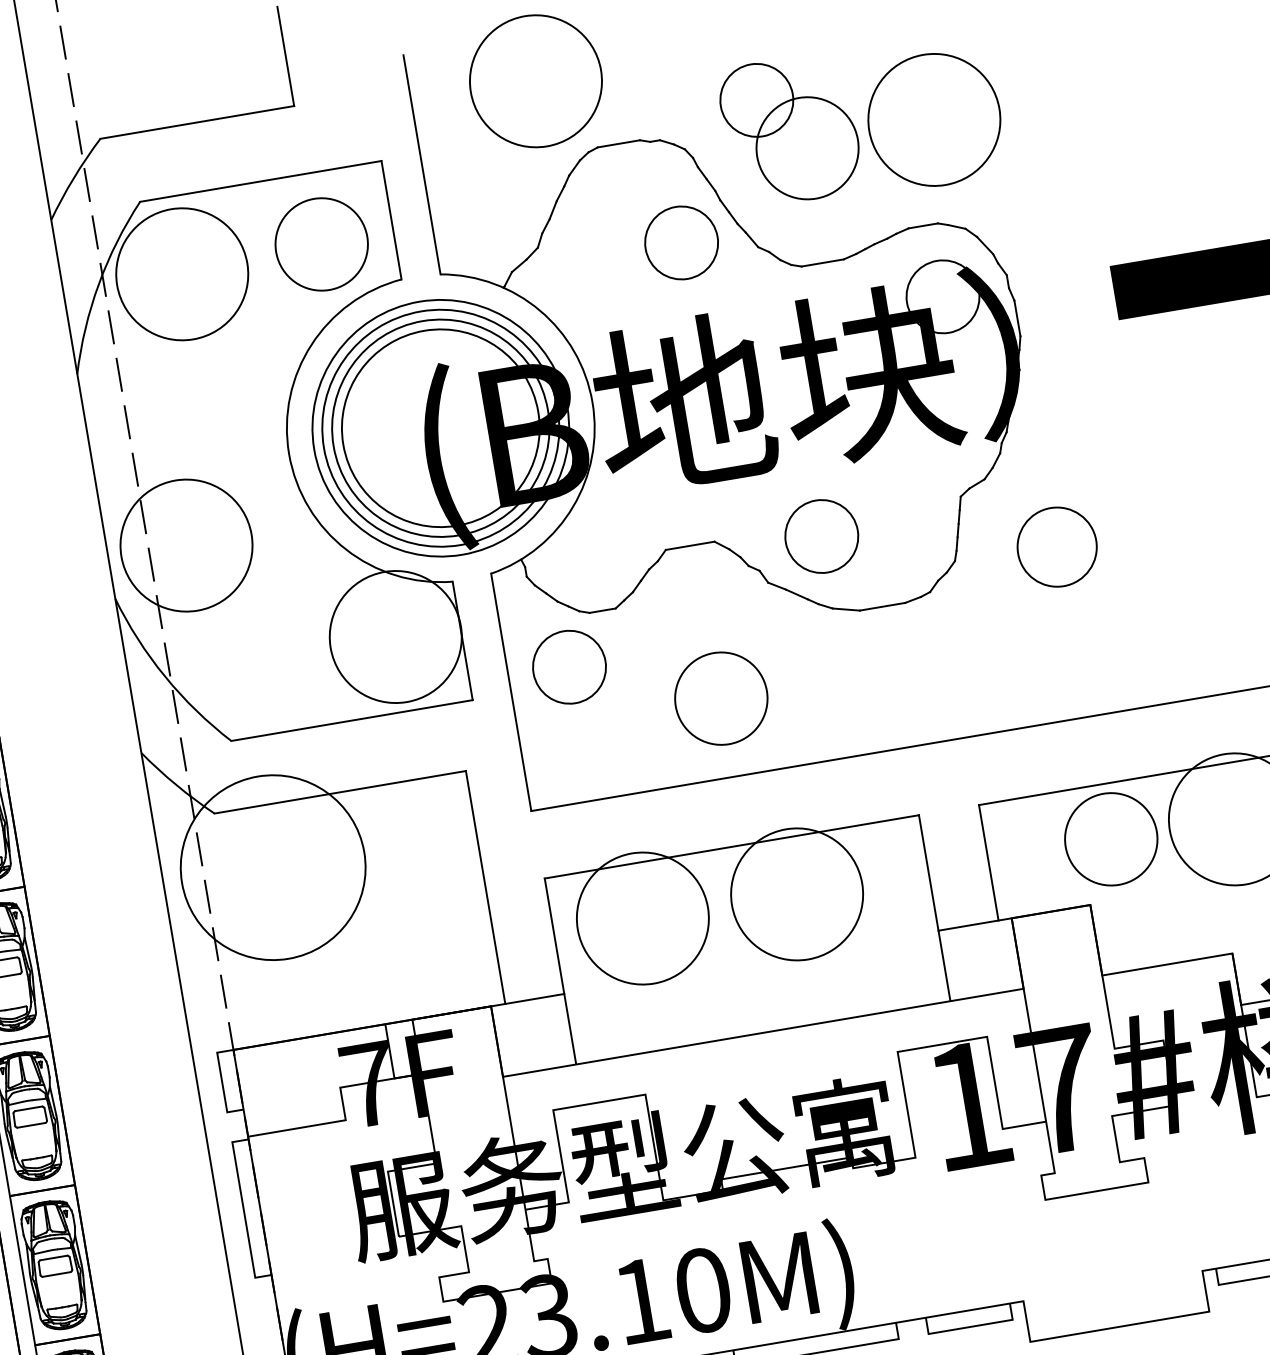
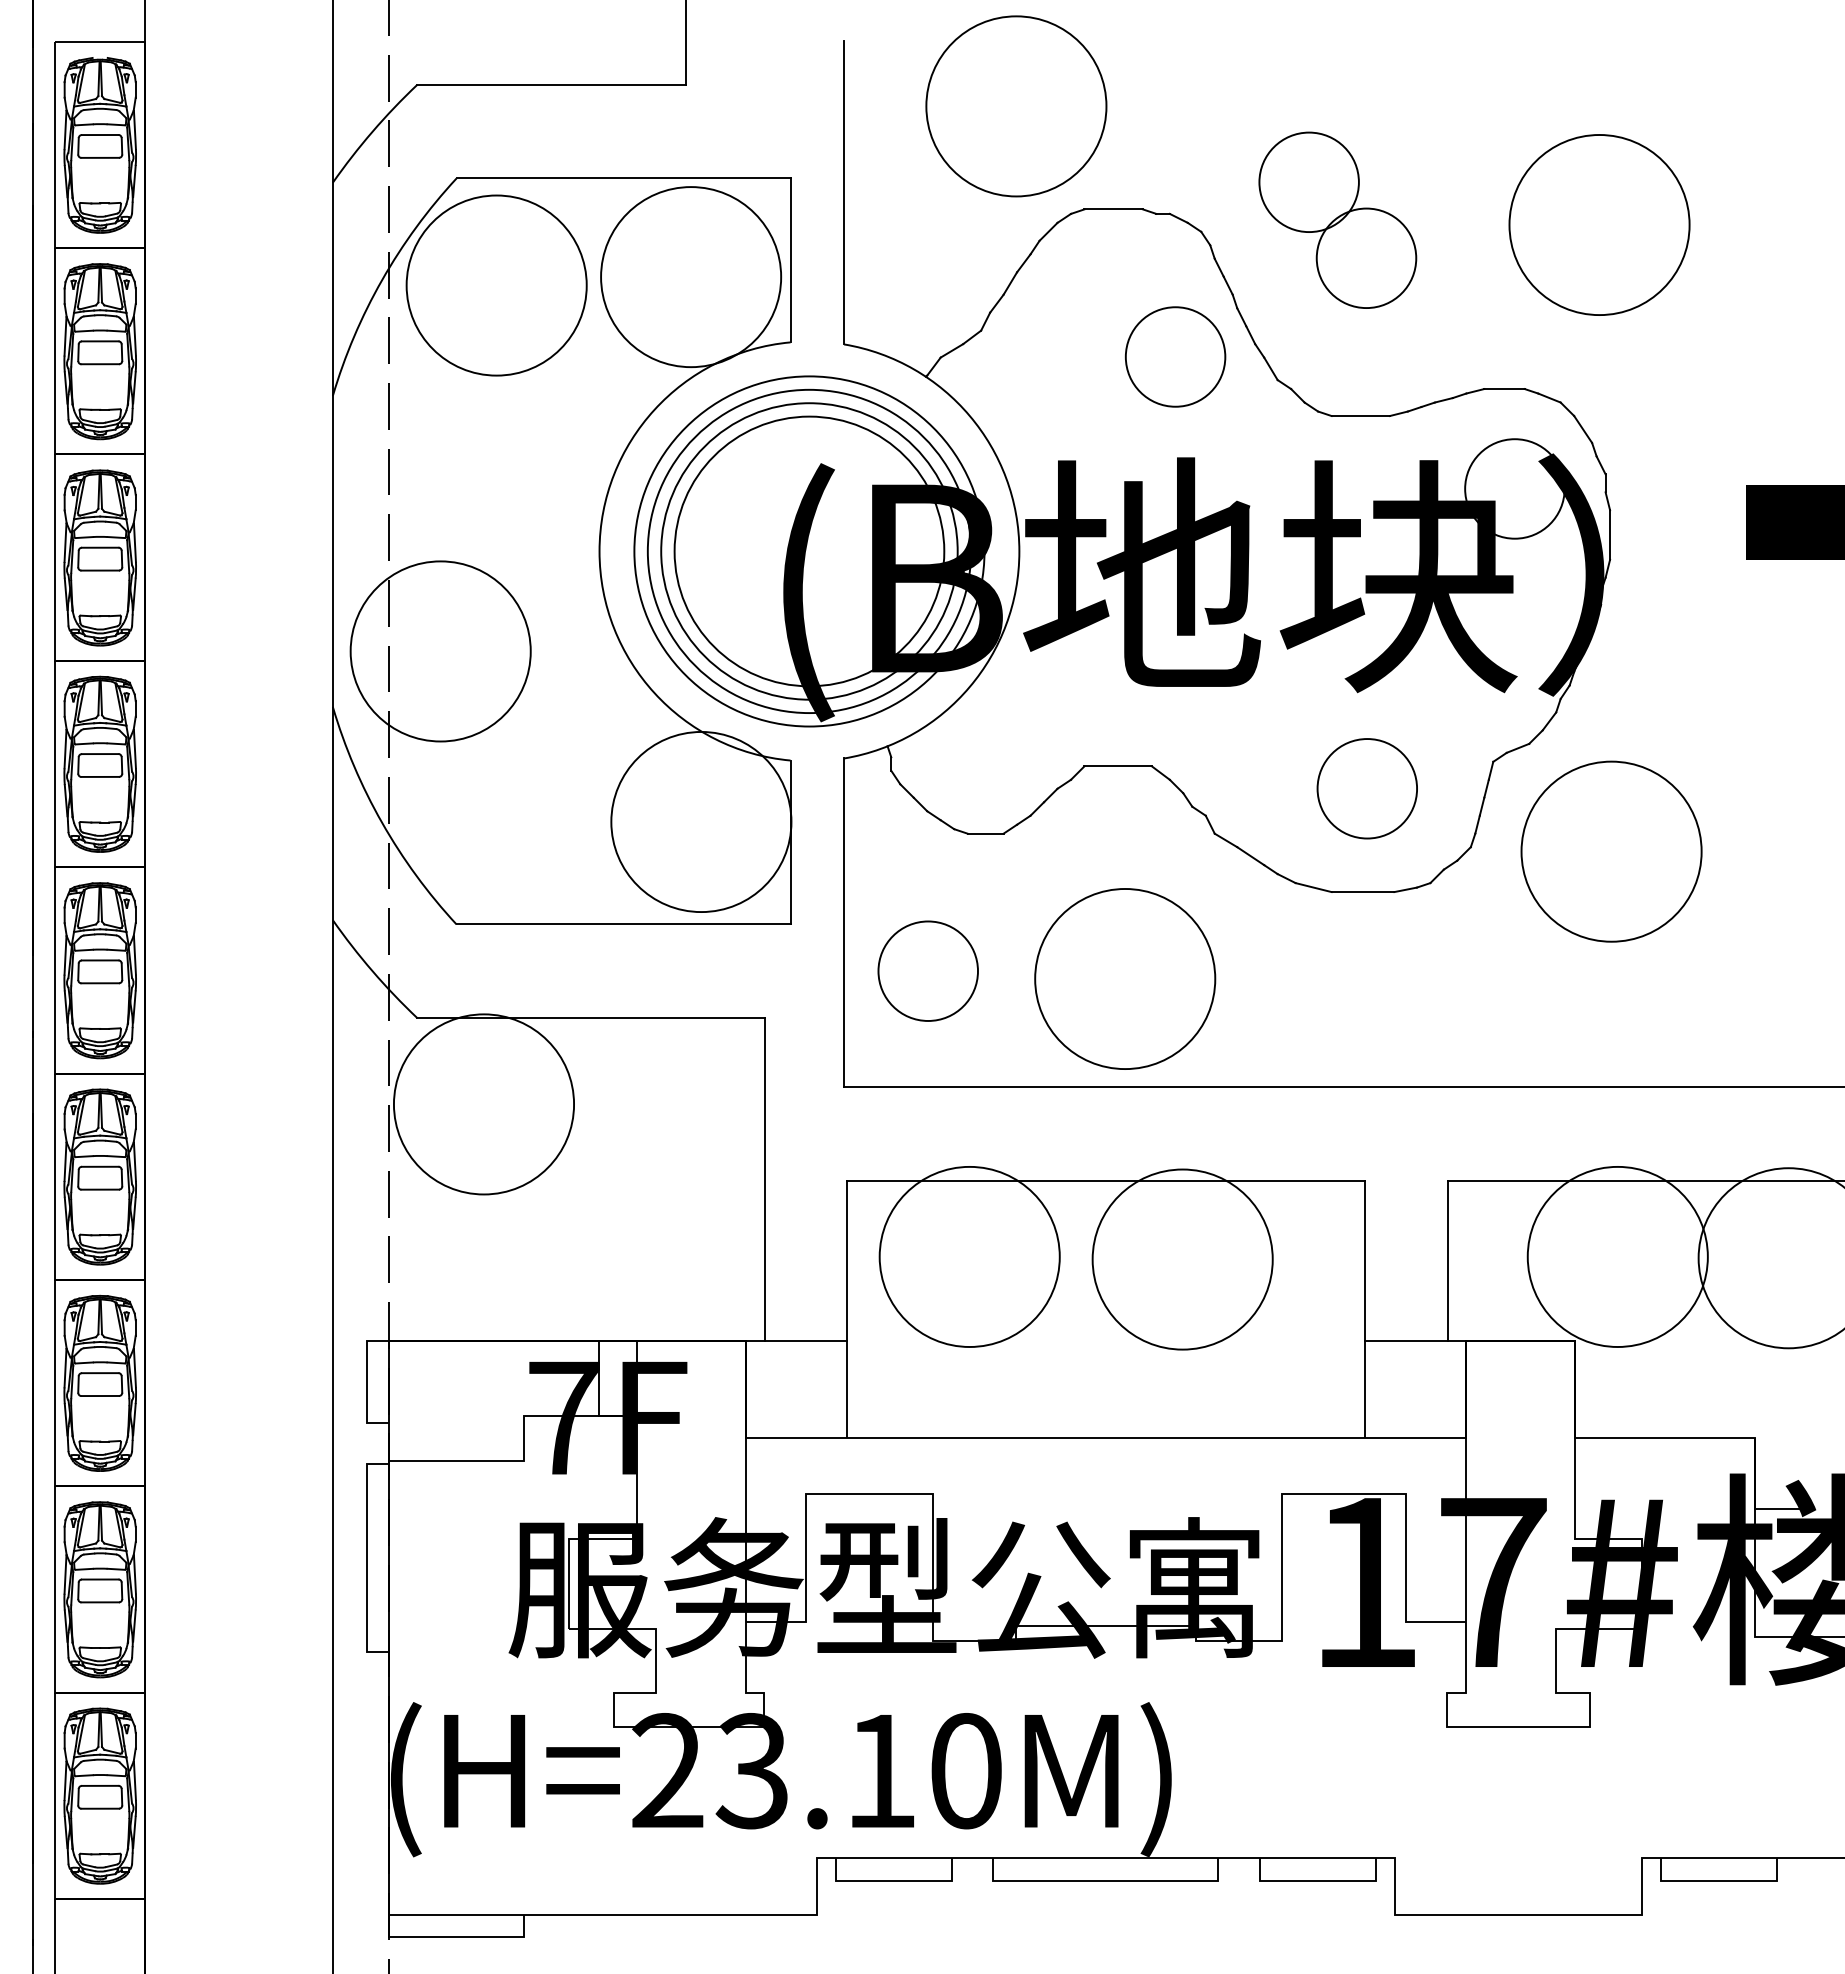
circle: (934, 119) -> (1599, 224), moved
circle: (807, 148) -> (1366, 258), size x0.71
circle: (322, 244) -> (691, 277), size x1.43
circle: (821, 536) -> (1366, 788), moved
circle: (1057, 547) -> (1611, 851), size x1.67
circle: (568, 666) -> (927, 970), moved
circle: (721, 698) -> (1125, 978), size x1.43
circle: (1110, 839) -> (1617, 1256), size x1.43
circle: (272, 867) -> (483, 1104), size x0.71

